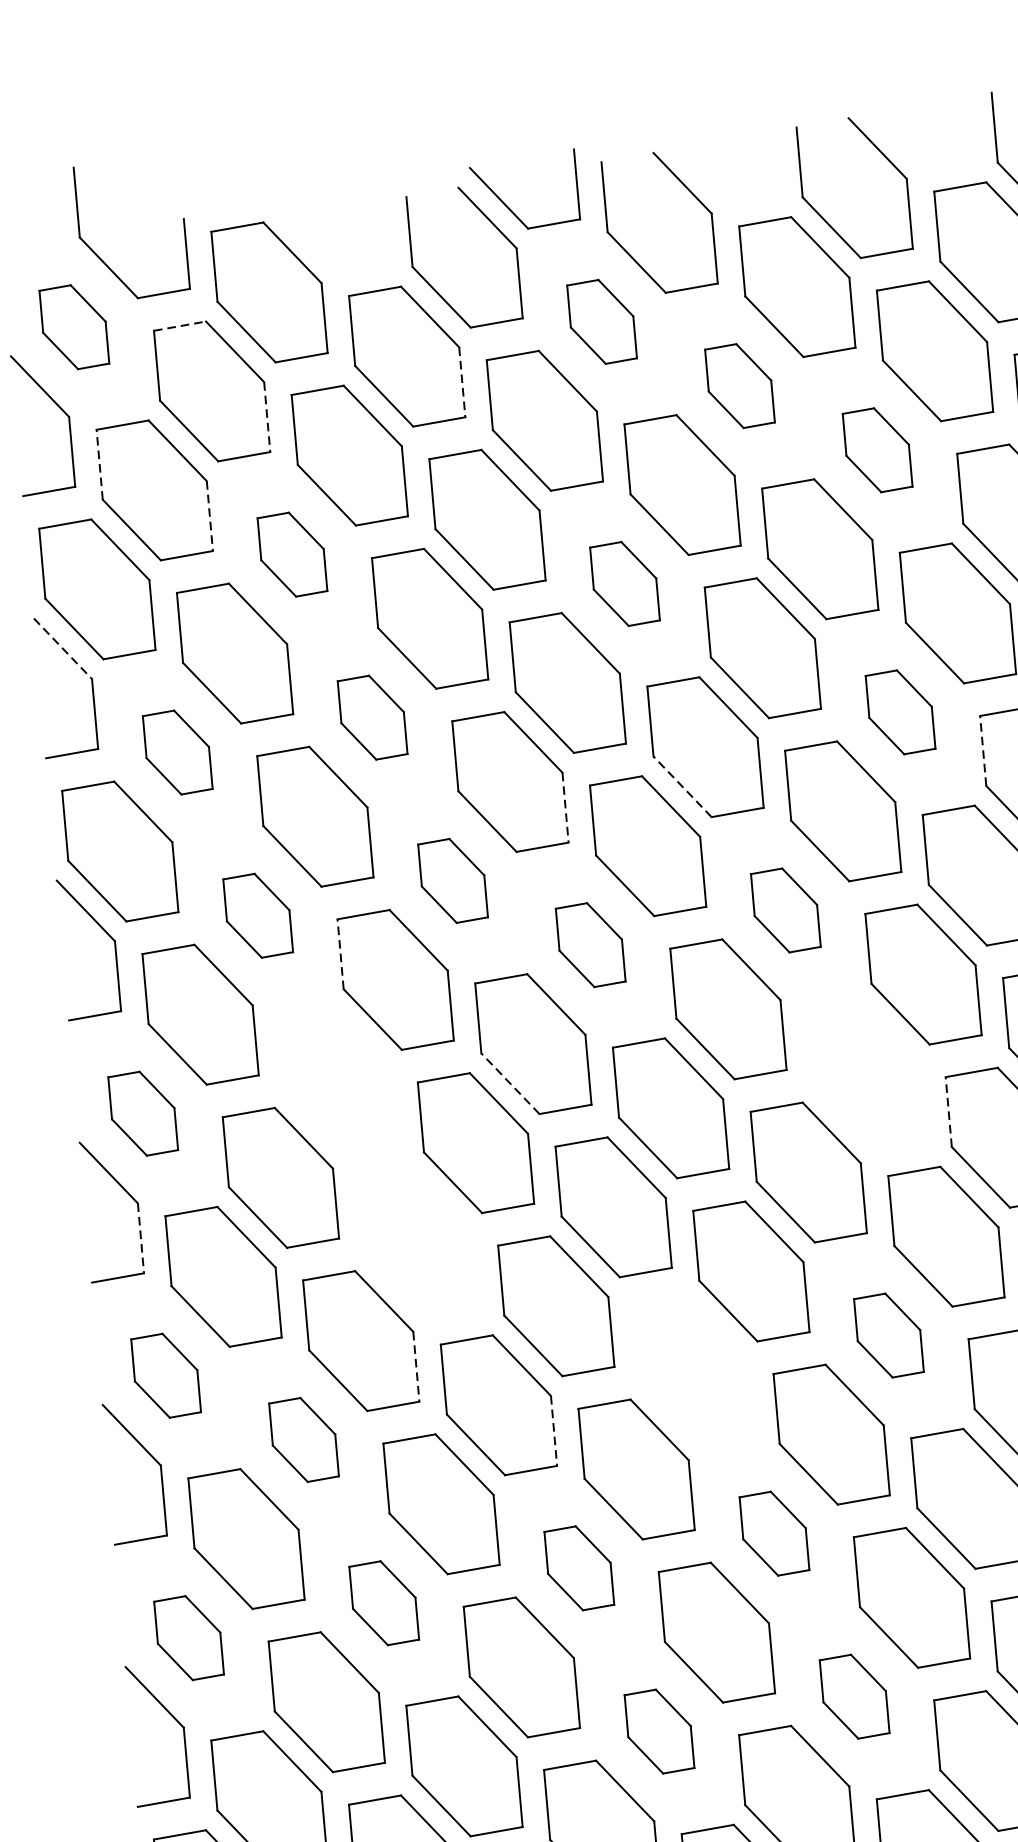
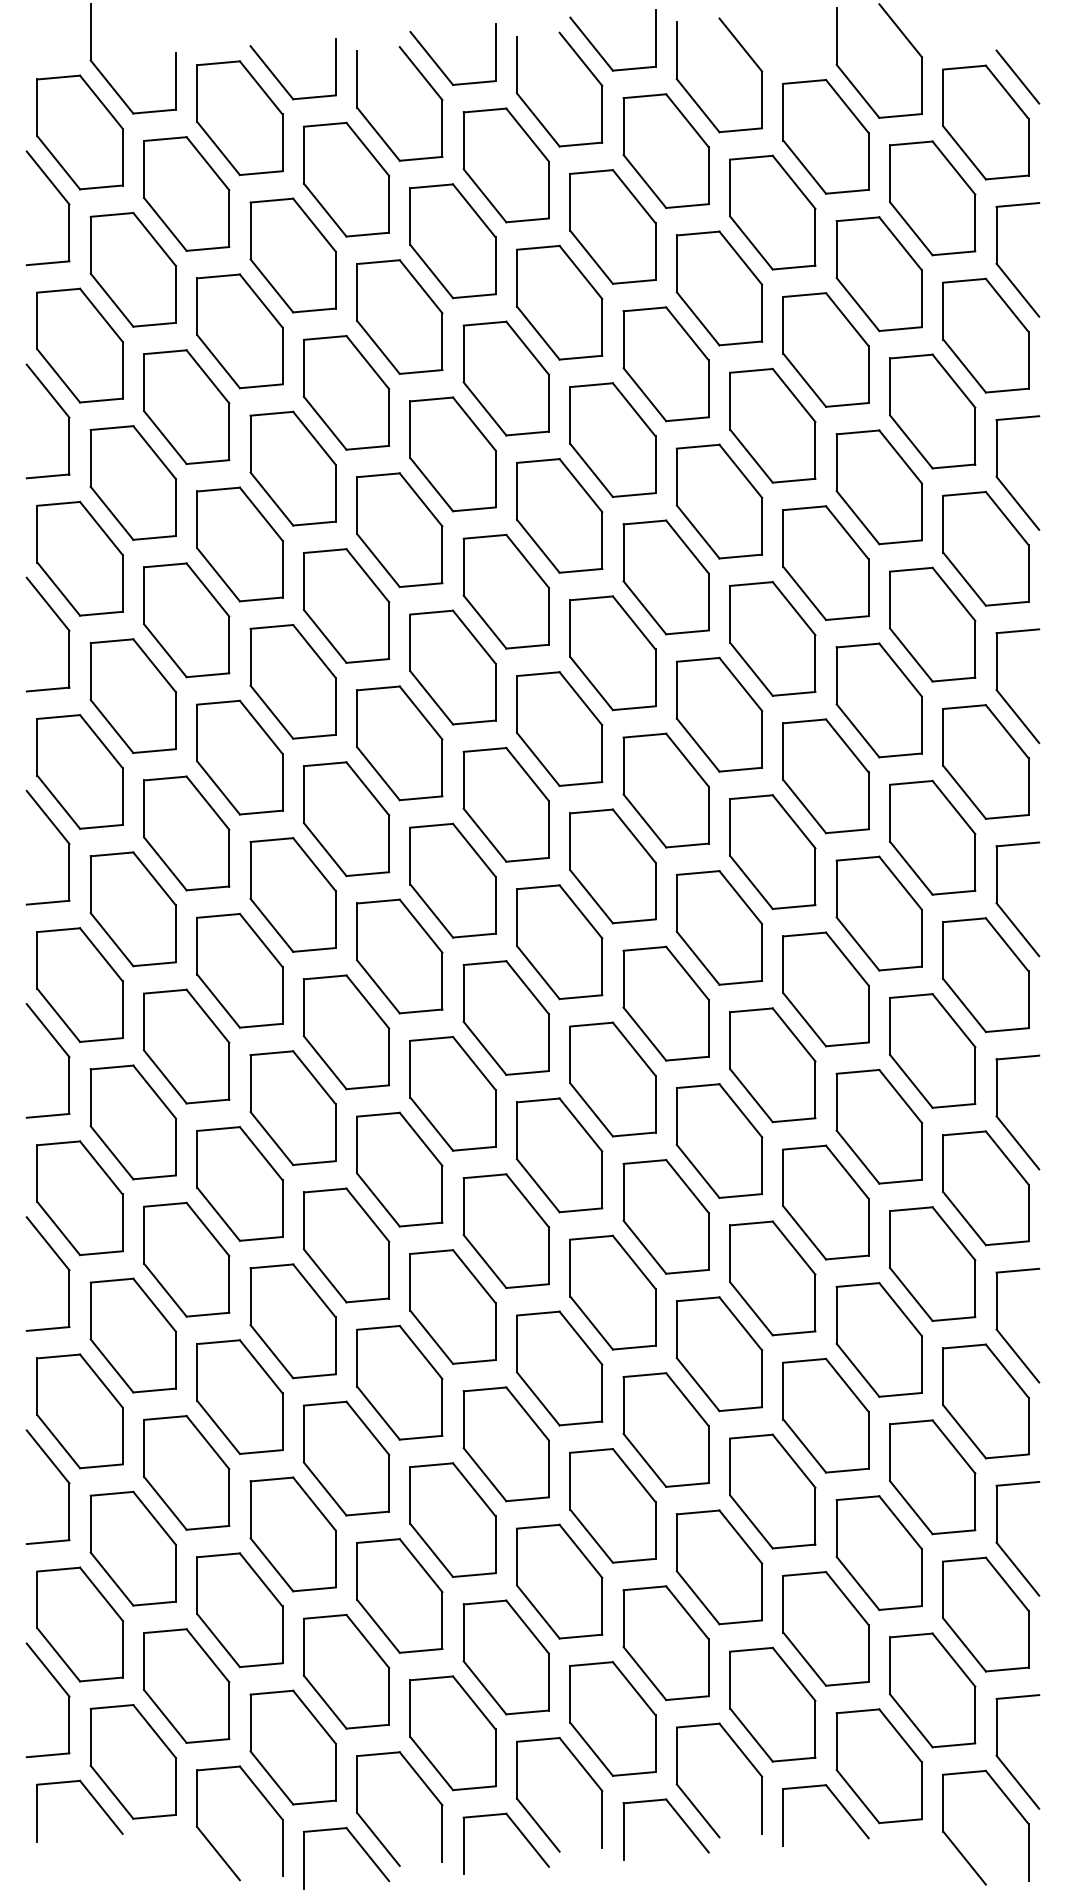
part: (701, 169) -> (597, 49), added
part: (315, 242) -> (280, 81), added
part: (601, 322) -> (505, 165), size x1.67
line: (180, 326) -> (165, 139), dashed -> solid
part: (73, 327) -> (79, 132), size x1.67
line: (462, 382) -> (389, 204), dashed -> solid
part: (739, 385) -> (612, 226), size x1.67
line: (267, 418) -> (229, 219), dashed -> solid
part: (877, 450) -> (719, 288), size x1.67
line: (99, 463) -> (90, 244), dashed -> solid
line: (209, 516) -> (175, 294), dashed -> solid
part: (291, 554) -> (239, 331), size x1.67
part: (624, 584) -> (505, 378), size x1.67
line: (63, 649) -> (48, 391), dashed -> solid
part: (900, 712) -> (719, 501), size x1.67
part: (371, 717) -> (292, 468), size x1.67
line: (983, 750) -> (783, 538), dashed -> solid
part: (177, 751) -> (133, 482), size x1.67
line: (682, 785) -> (538, 545), dashed -> solid
line: (565, 808) -> (442, 555), dashed -> solid
part: (453, 880) -> (346, 605), size x1.67
part: (785, 910) -> (612, 653), size x1.67
part: (257, 915) -> (186, 620), size x1.67
part: (590, 945) -> (452, 667), size x1.67
line: (340, 953) -> (250, 656), dashed -> solid
part: (865, 1073) -> (665, 790), added
part: (337, 1078) -> (239, 757), added
line: (510, 1083) -> (378, 773), dashed -> solid
line: (949, 1112) -> (730, 827), dashed -> solid
part: (142, 1113) -> (79, 771), size x1.67
line: (141, 1238) -> (69, 872), dashed -> solid
part: (417, 1241) -> (292, 894), added
part: (888, 1335) -> (665, 1003), size x1.67
line: (416, 1366) -> (282, 995), dashed -> solid
part: (692, 1369) -> (505, 1017), added
part: (165, 1375) -> (79, 984), size x1.67
line: (554, 1431) -> (389, 1057), dashed -> solid
part: (303, 1439) -> (186, 1046), size x1.67
part: (774, 1533) -> (559, 1155), size x1.67
part: (578, 1568) -> (399, 1169), size x1.67
part: (383, 1602) -> (239, 1183), size x1.67
part: (188, 1638) -> (79, 1198), size x1.67
part: (854, 1696) -> (612, 1292), size x1.67
part: (658, 1731) -> (452, 1306), size x1.67

